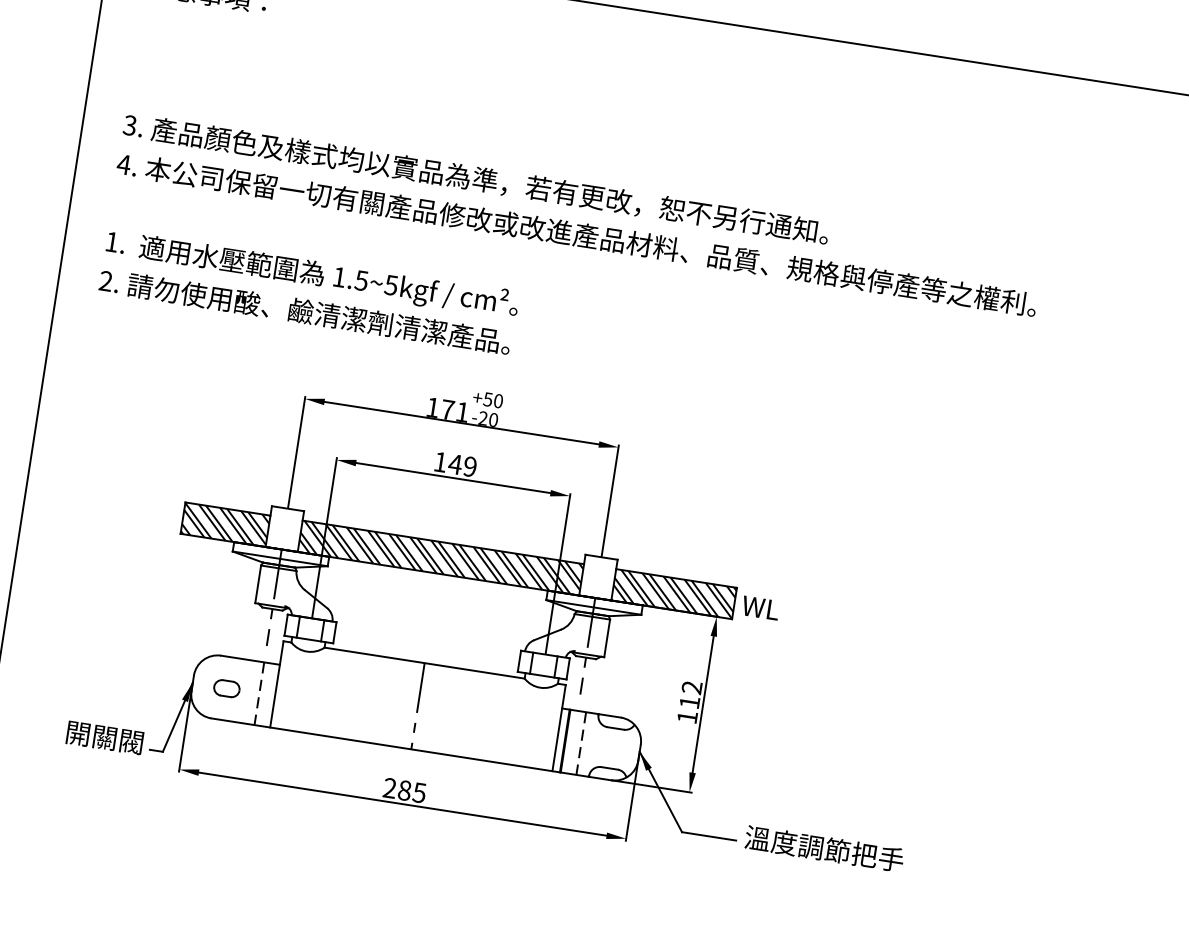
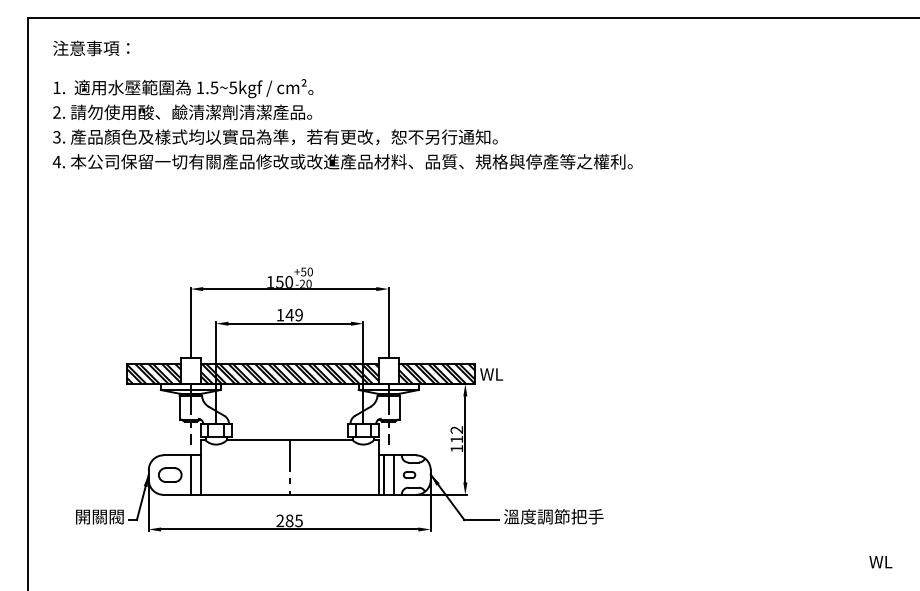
text: (309, 291) -> (183, 99), moved
text: (455, 409) -> (284, 281), 171 -> 150
part: (227, 687) -> (170, 474), size x1.43
line: (258, 694) -> (190, 475), dashed -> solid
line: (580, 744) -> (393, 475), dashed -> solid
part: (606, 746) -> (409, 474), added

